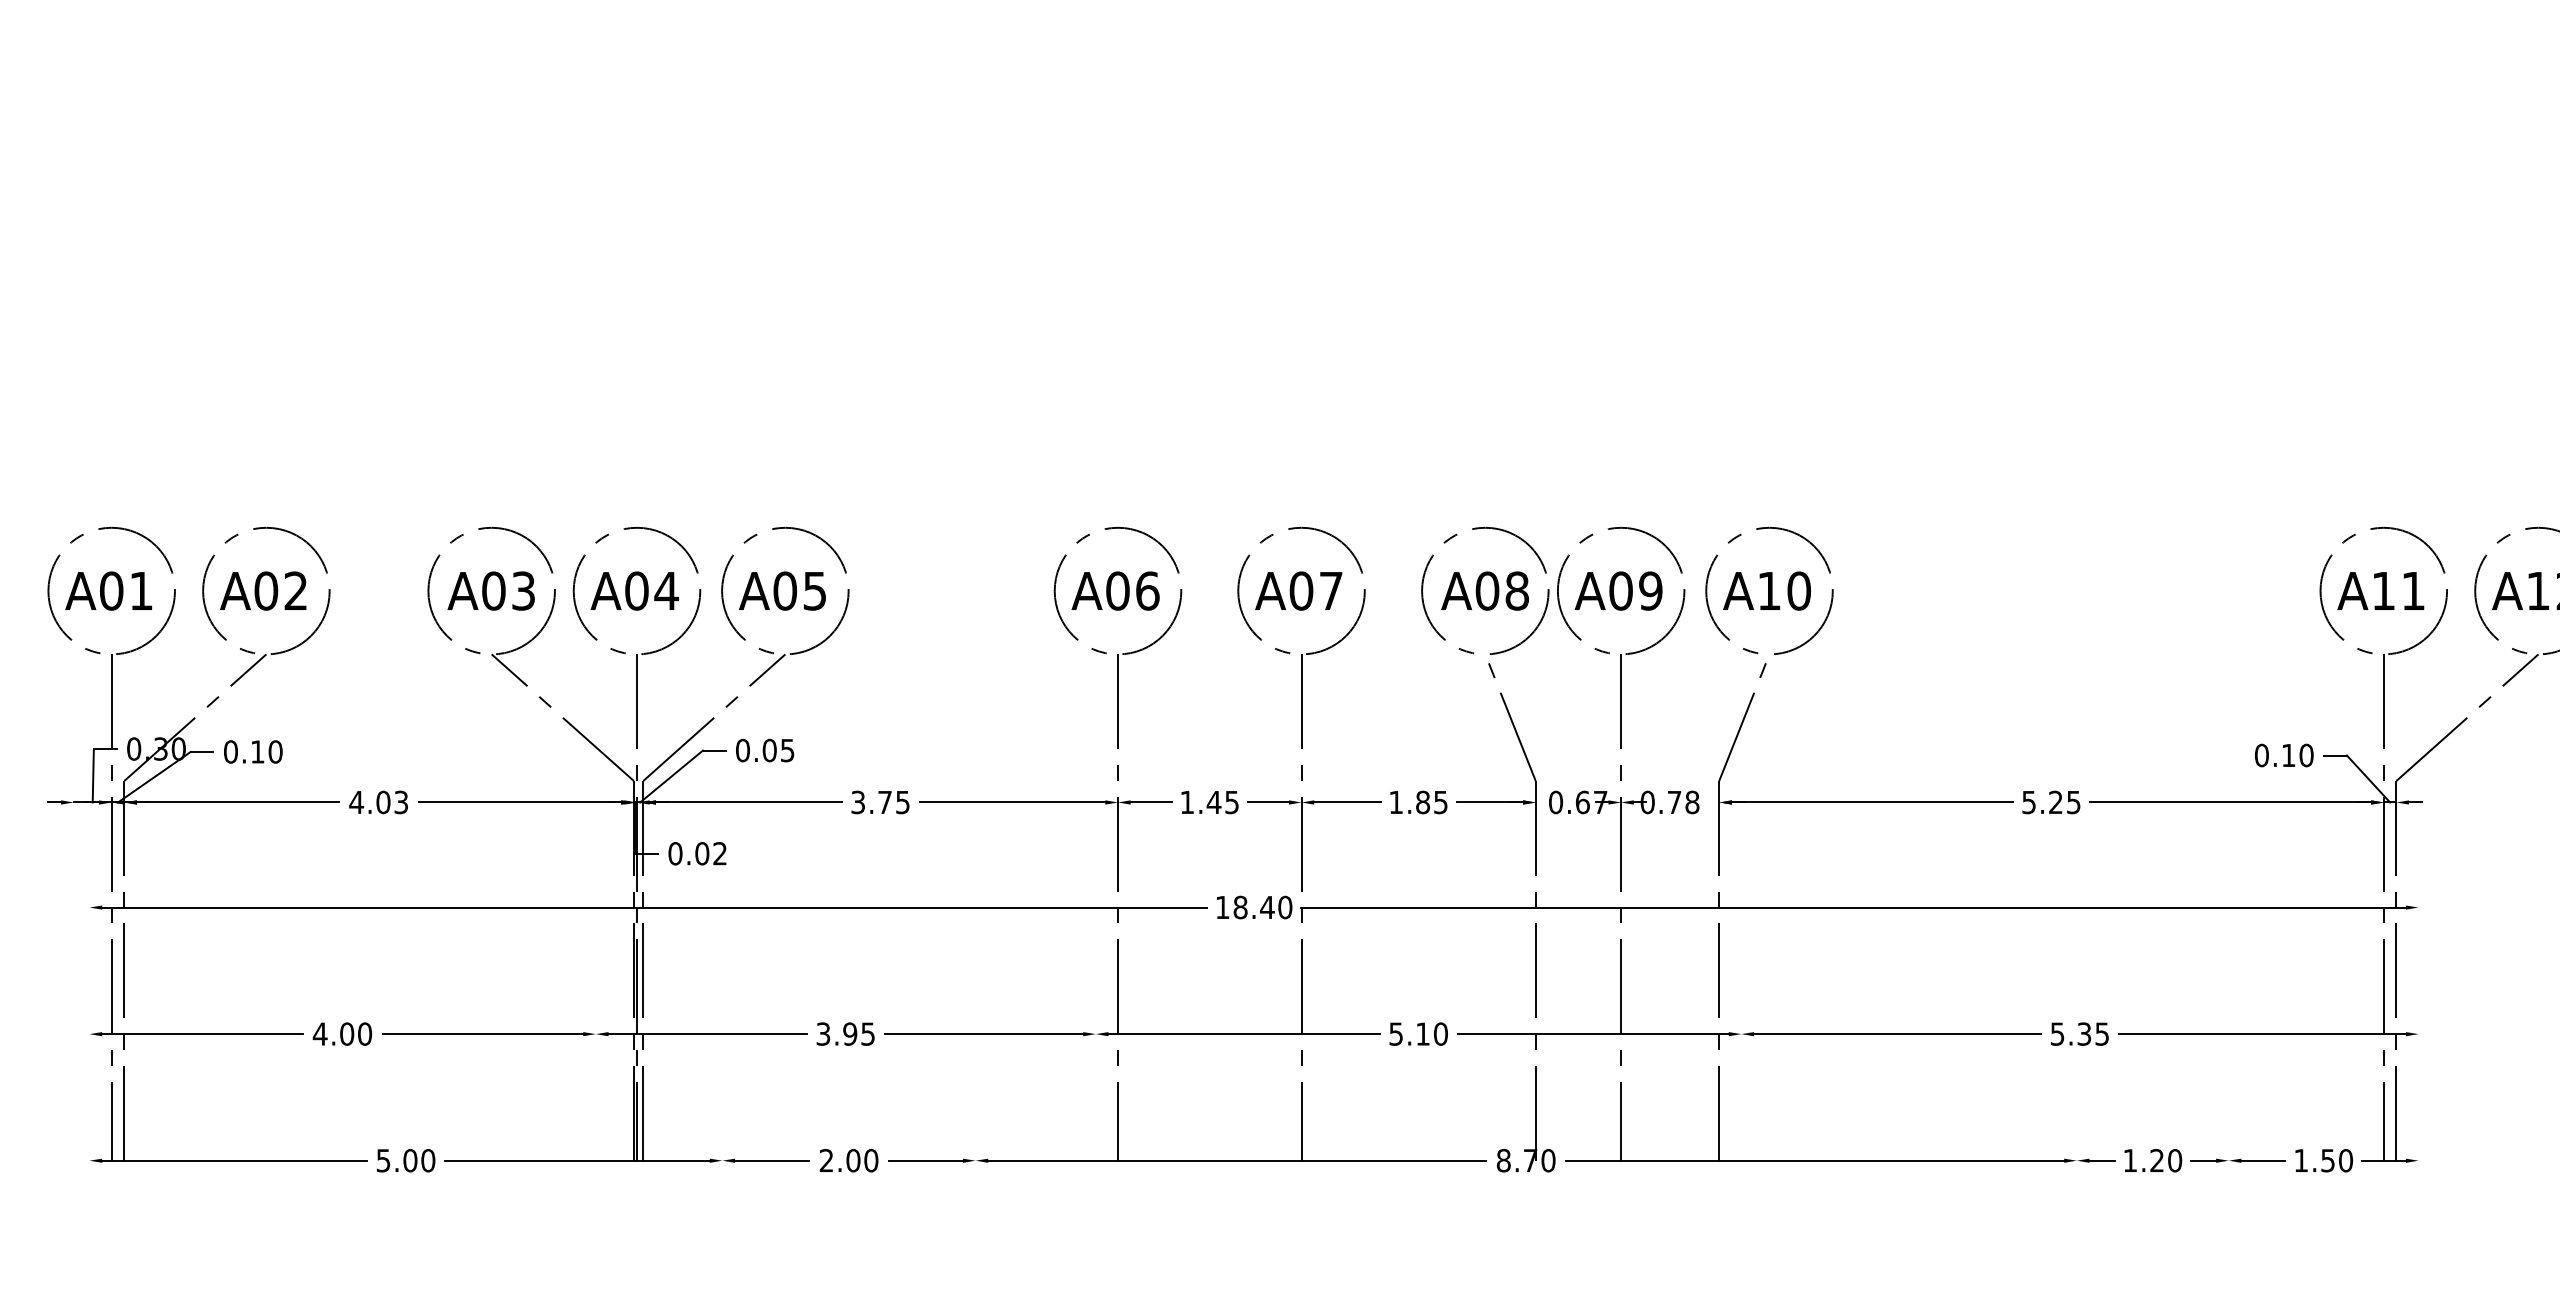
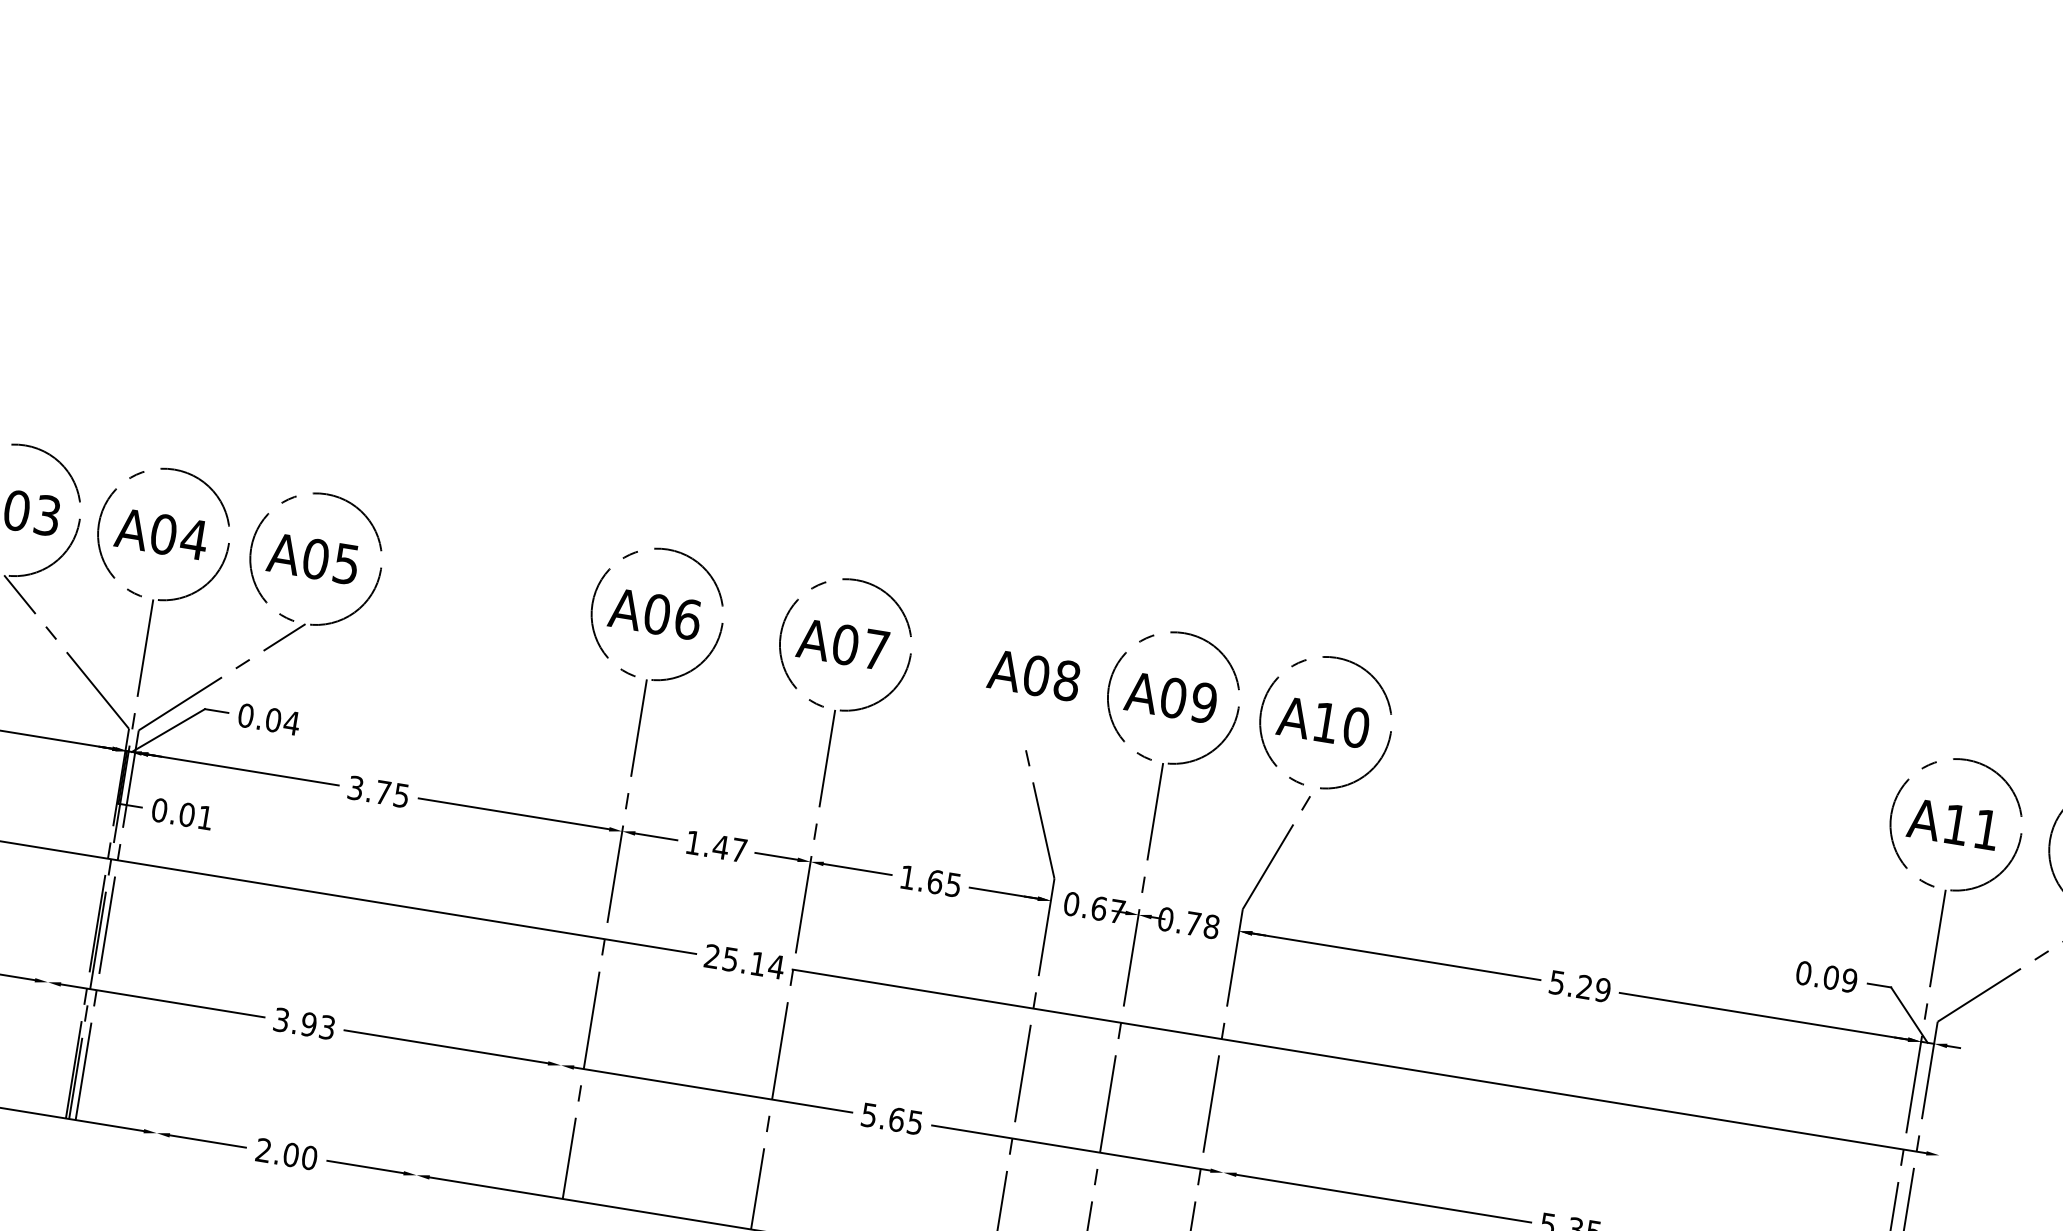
circle: (1485, 590) -> (1034, 674), removed
text: (787, 750) -> (291, 723), 0.05 -> 0.04
text: (2297, 755) -> (1840, 979), 0.10 -> 0.09
text: (2073, 801) -> (1602, 989), 5.25 -> 5.29
text: (1231, 802) -> (738, 850), 1.45 -> 1.47
text: (1423, 802) -> (935, 882), 1.85 -> 1.65
text: (719, 853) -> (204, 817), 0.02 -> 0.01
text: (1254, 907) -> (744, 961), 18.40 -> 25.14
text: (868, 1033) -> (327, 1026), 3.95 -> 3.93
text: (1431, 1033) -> (905, 1120), 5.10 -> 5.65

